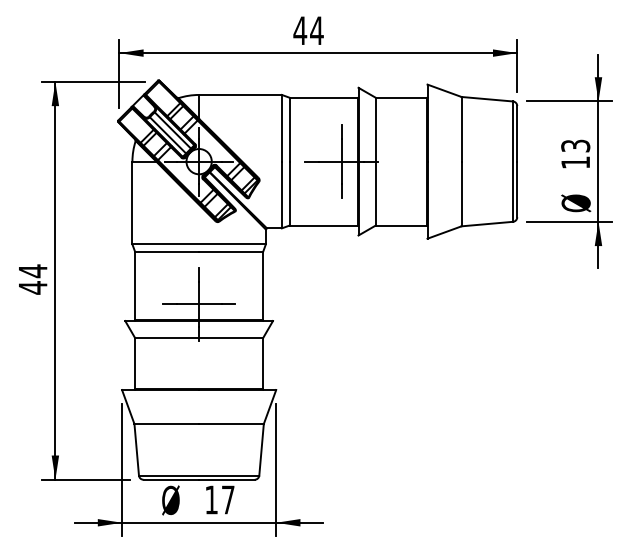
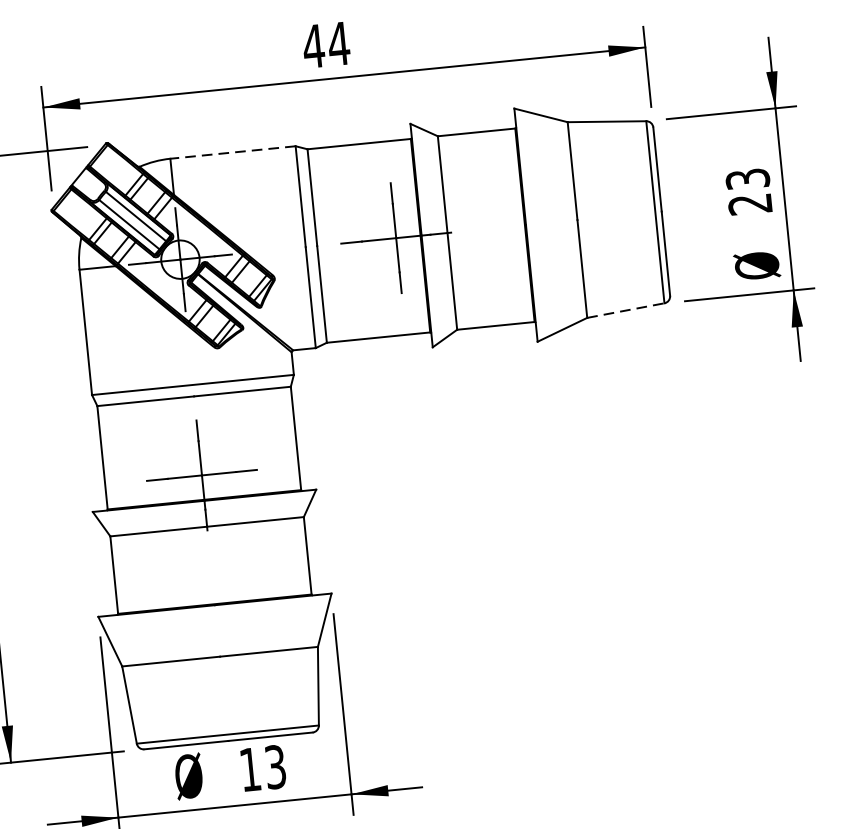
line: (240, 94) -> (232, 151), solid -> dashed
text: (575, 162) -> (749, 204), 13 -> 23
line: (487, 224) -> (626, 311), solid -> dashed
text: (228, 499) -> (275, 766), 17 -> 13

